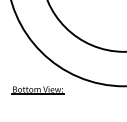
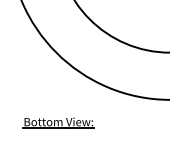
part: (37, 90) -> (58, 123), moved

